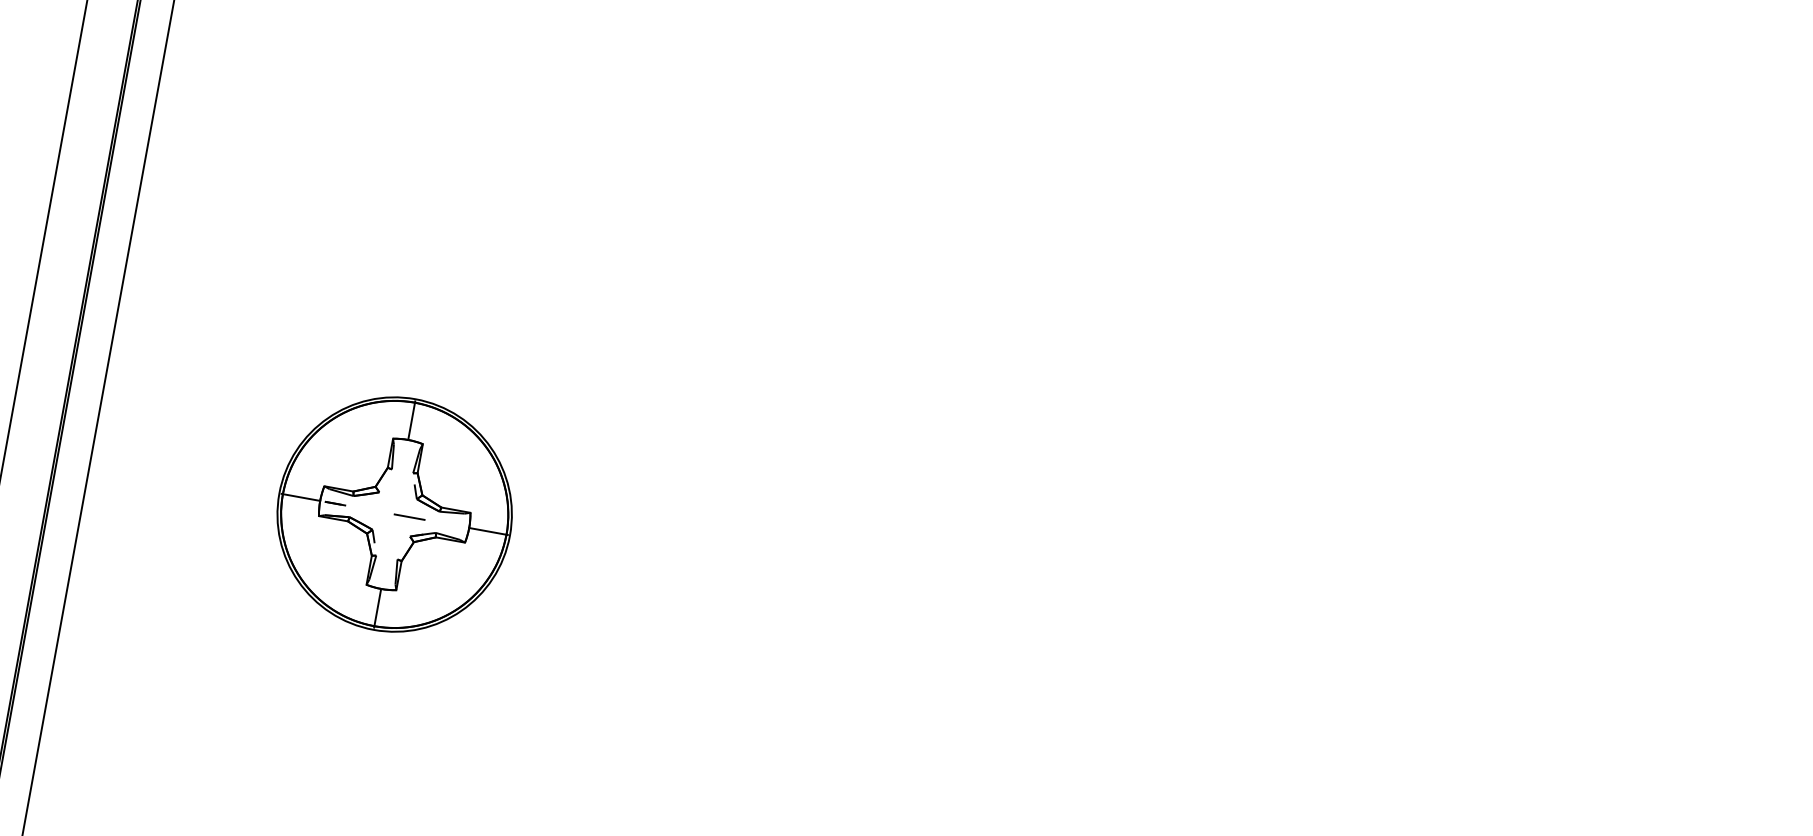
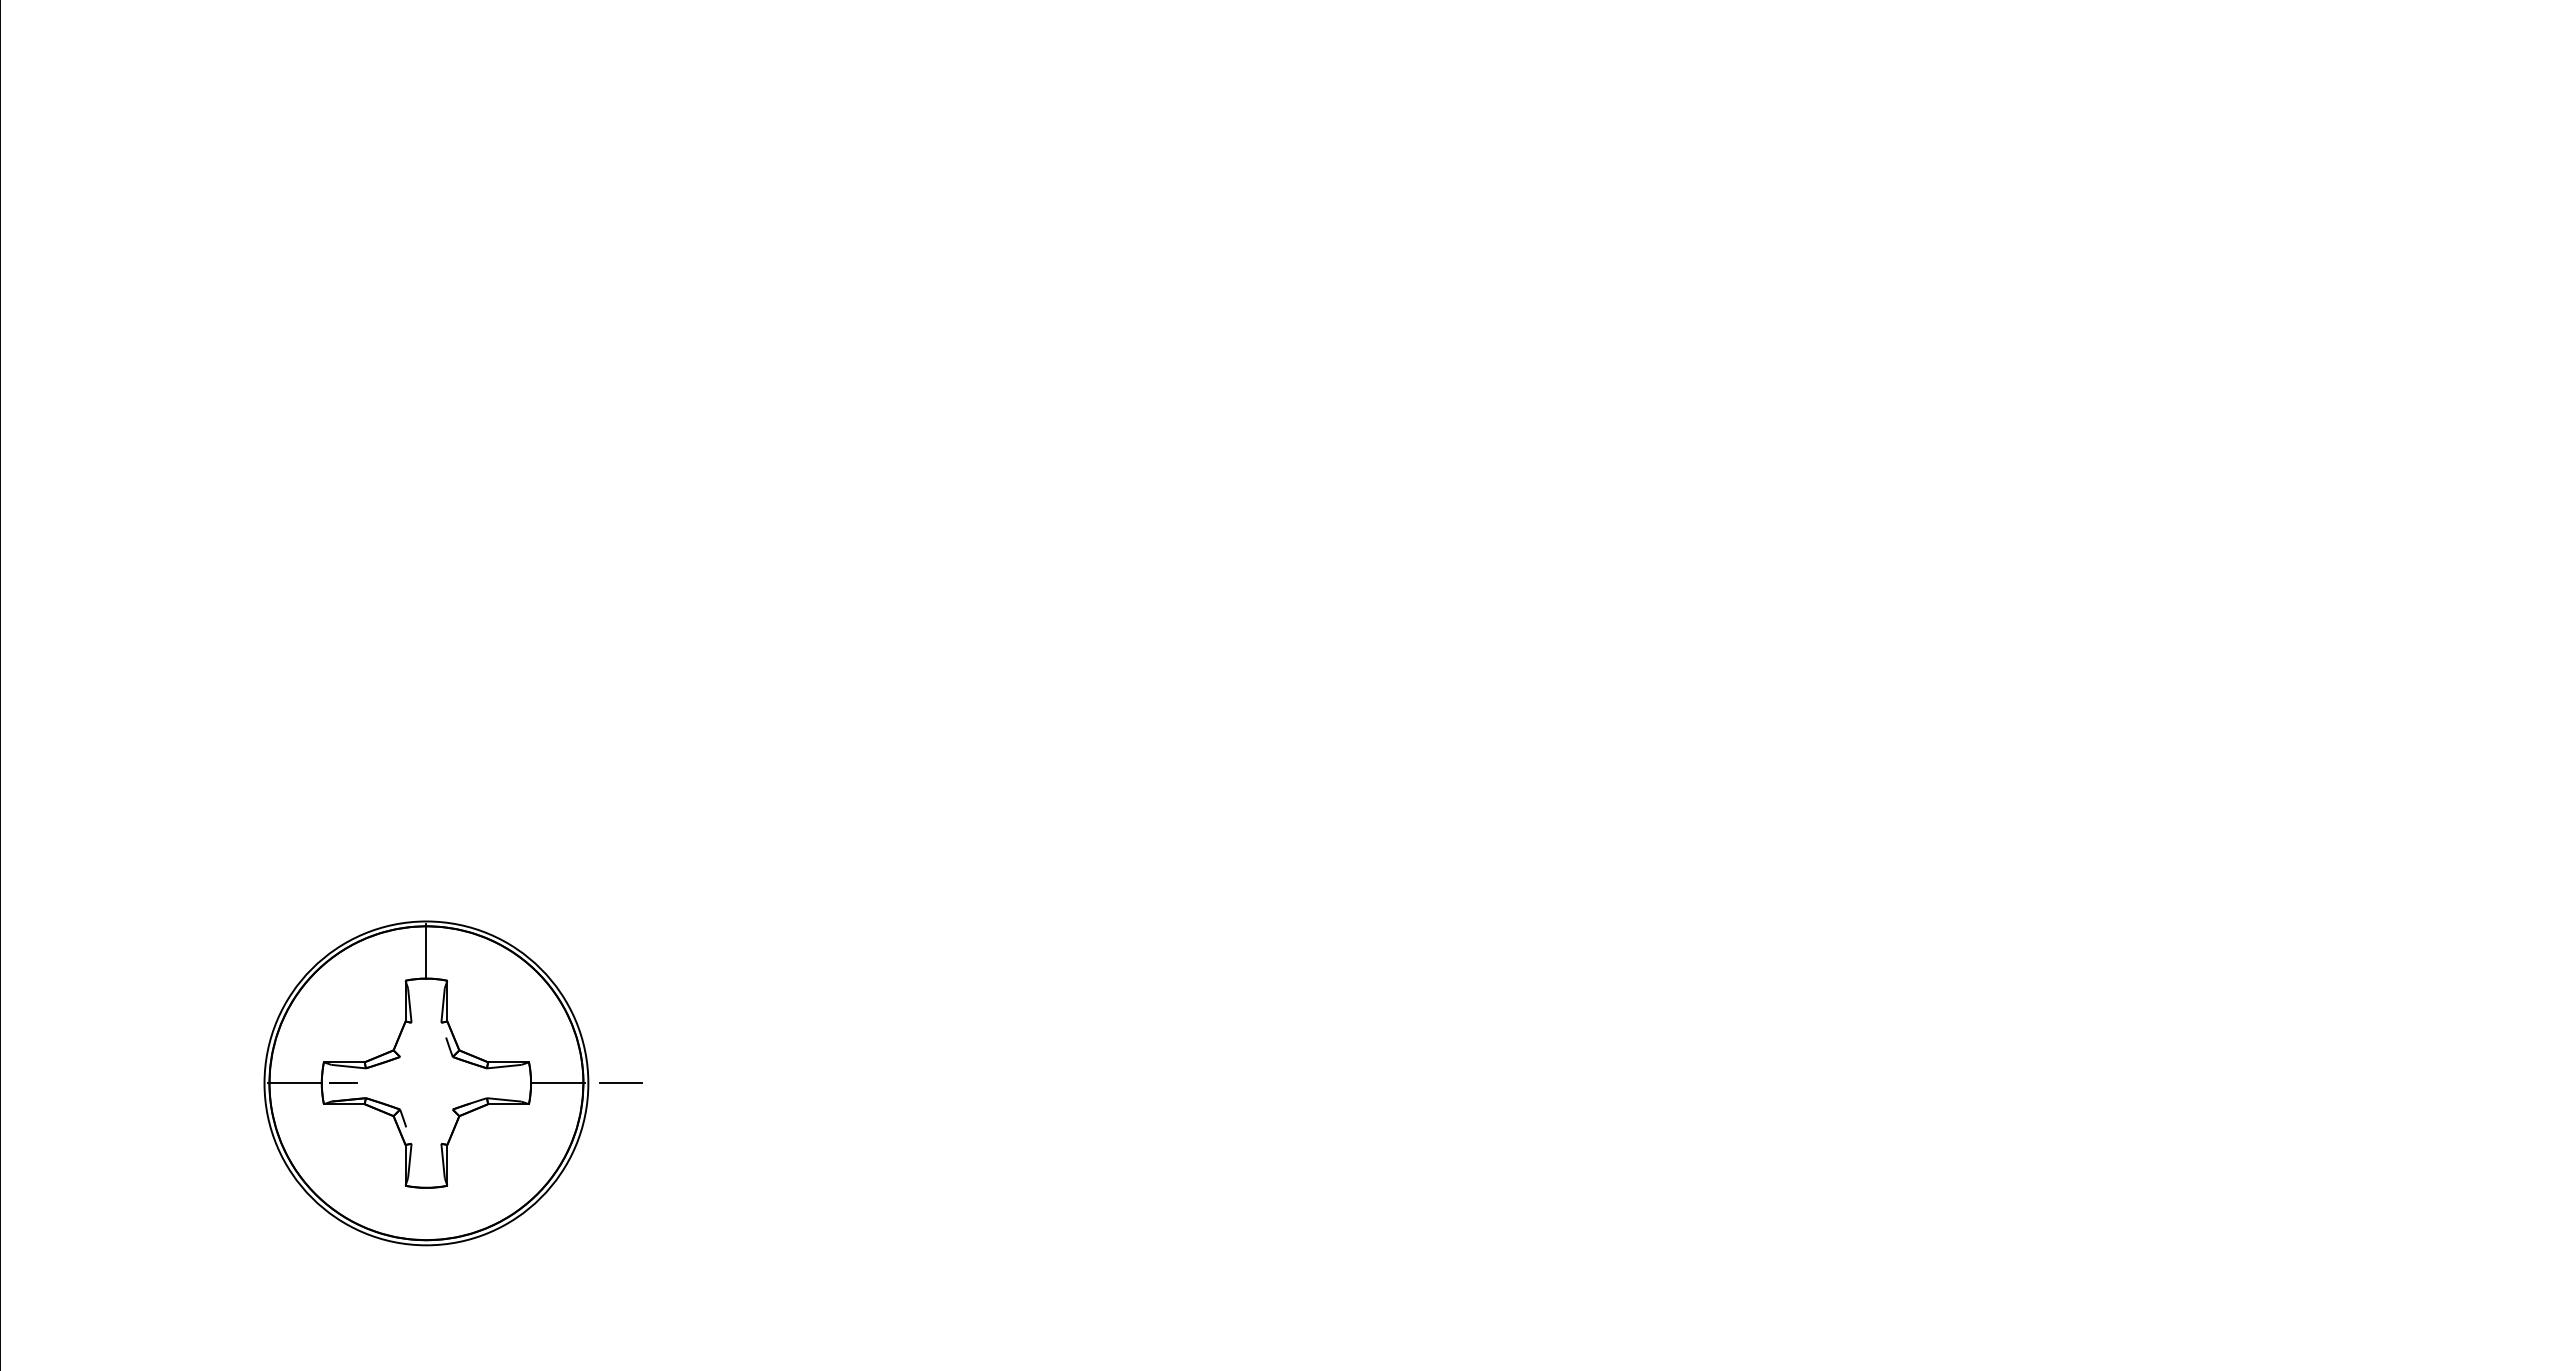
line: (409, 516) -> (620, 1082), moved
line: (377, 607) -> (426, 1214), removed

